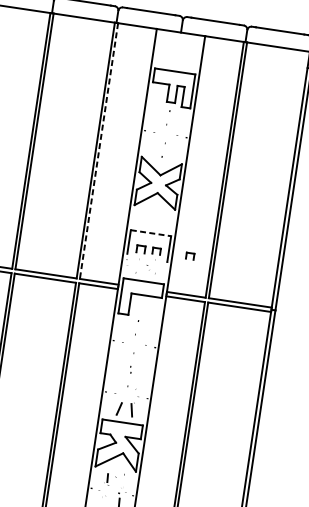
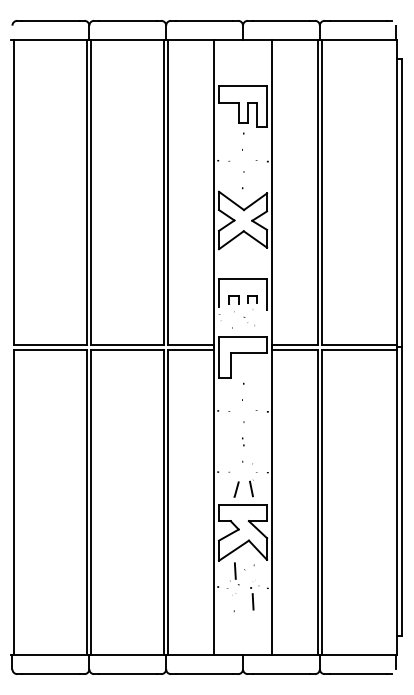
line: (99, 151) -> (168, 192), dashed -> solid
line: (151, 233) -> (243, 279), dashed -> solid
part: (189, 256) -> (292, 299), removed
part: (106, 479) -> (234, 573), size x1.67

